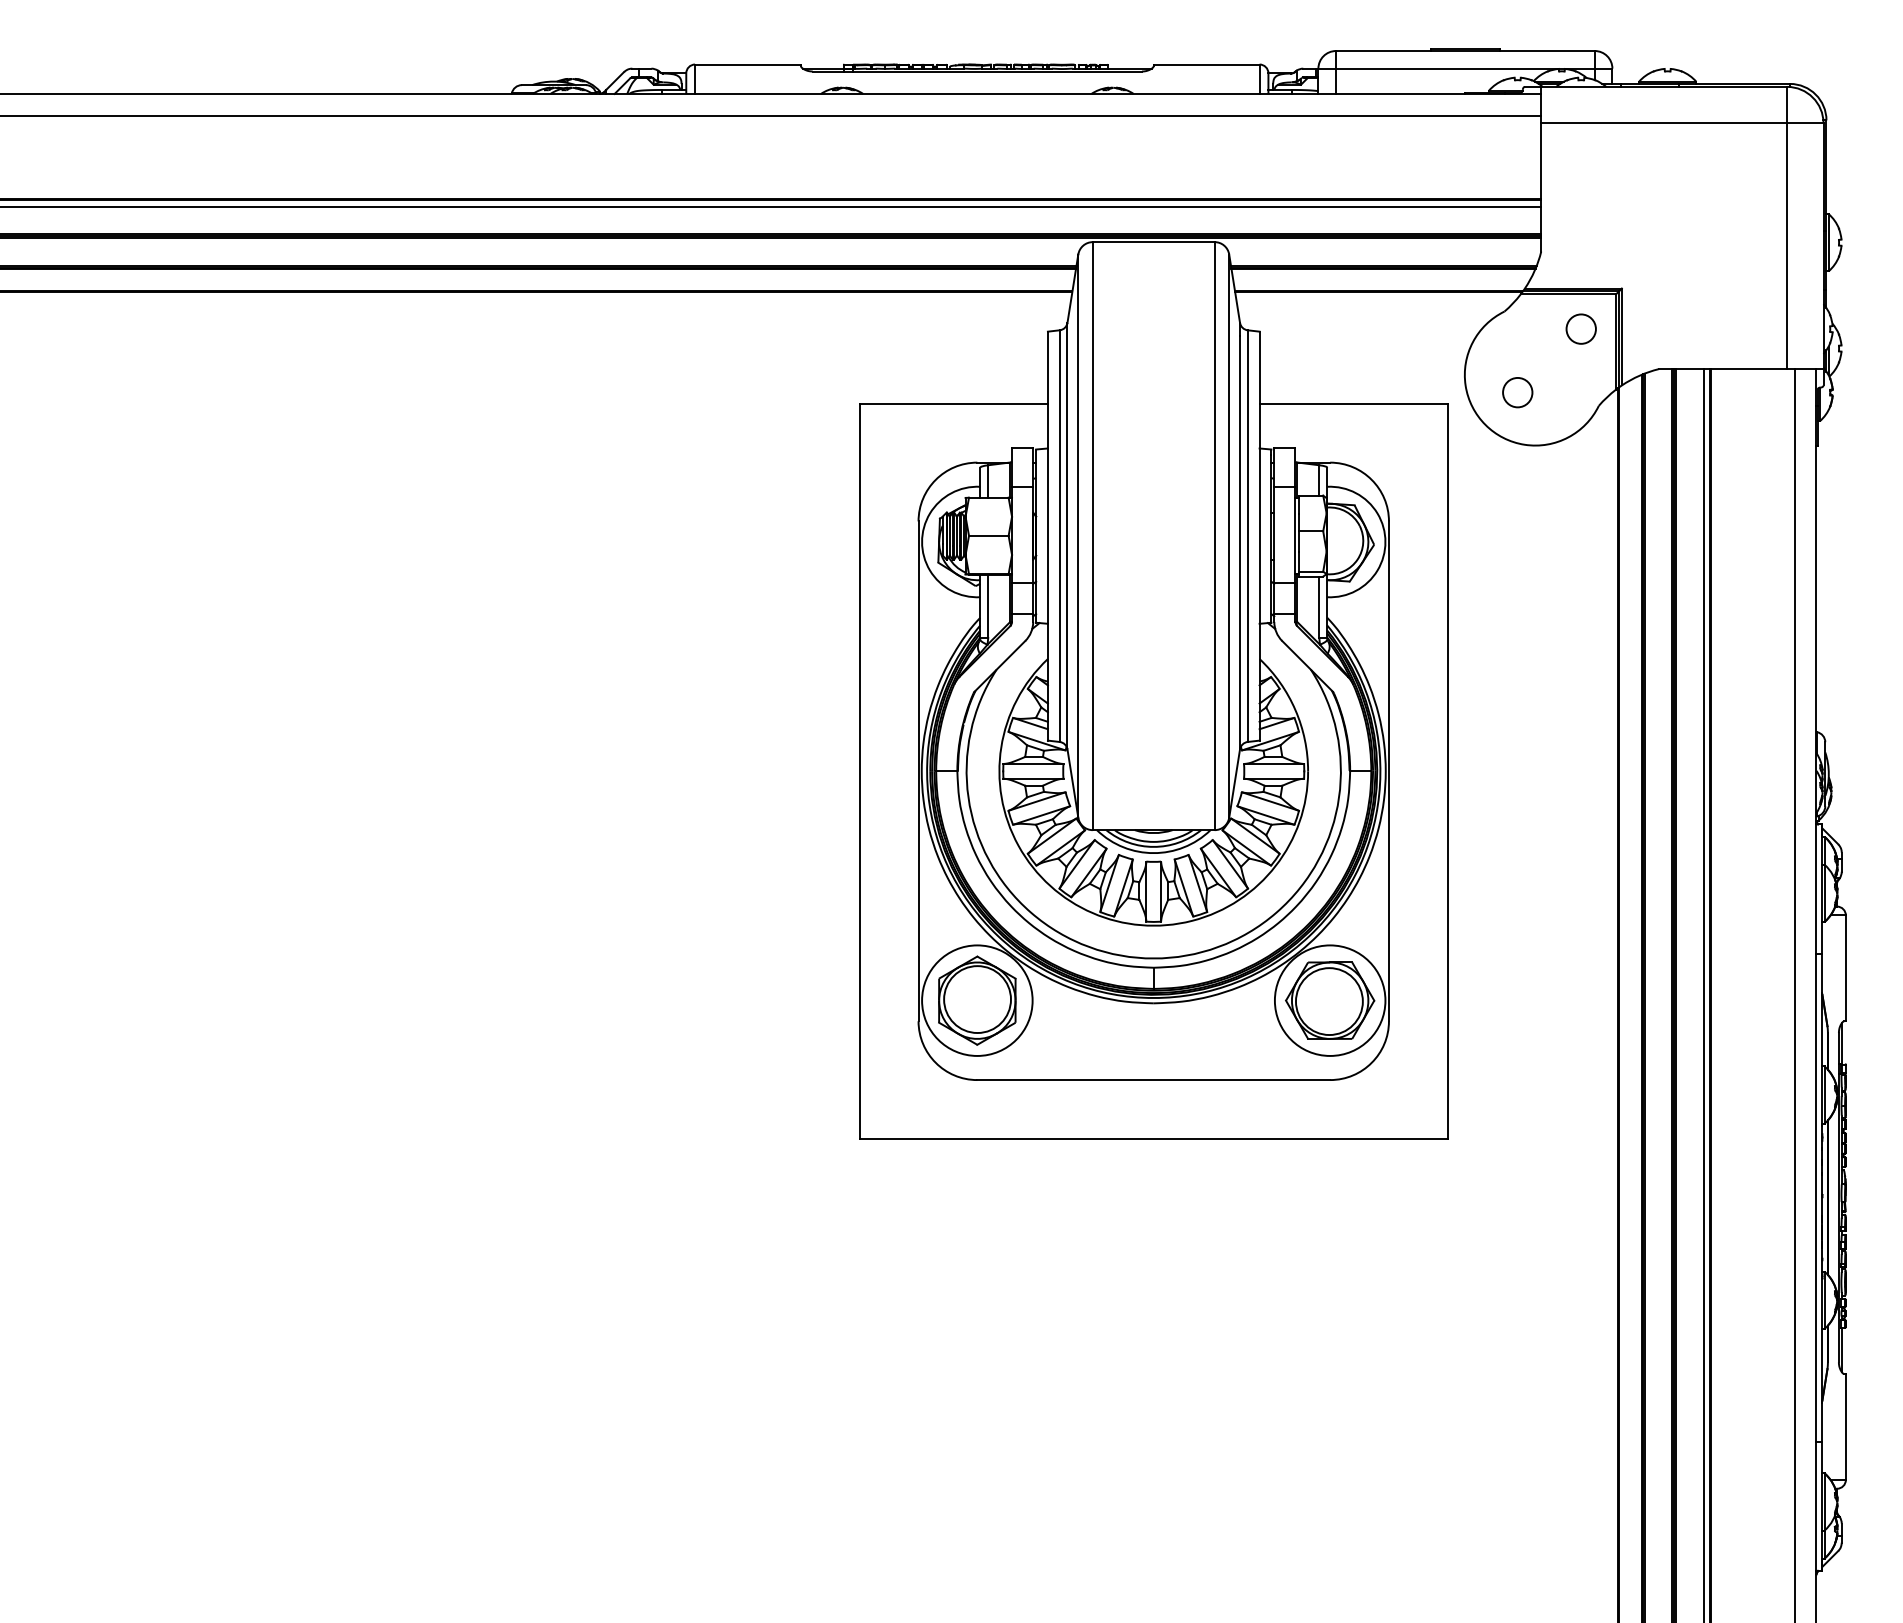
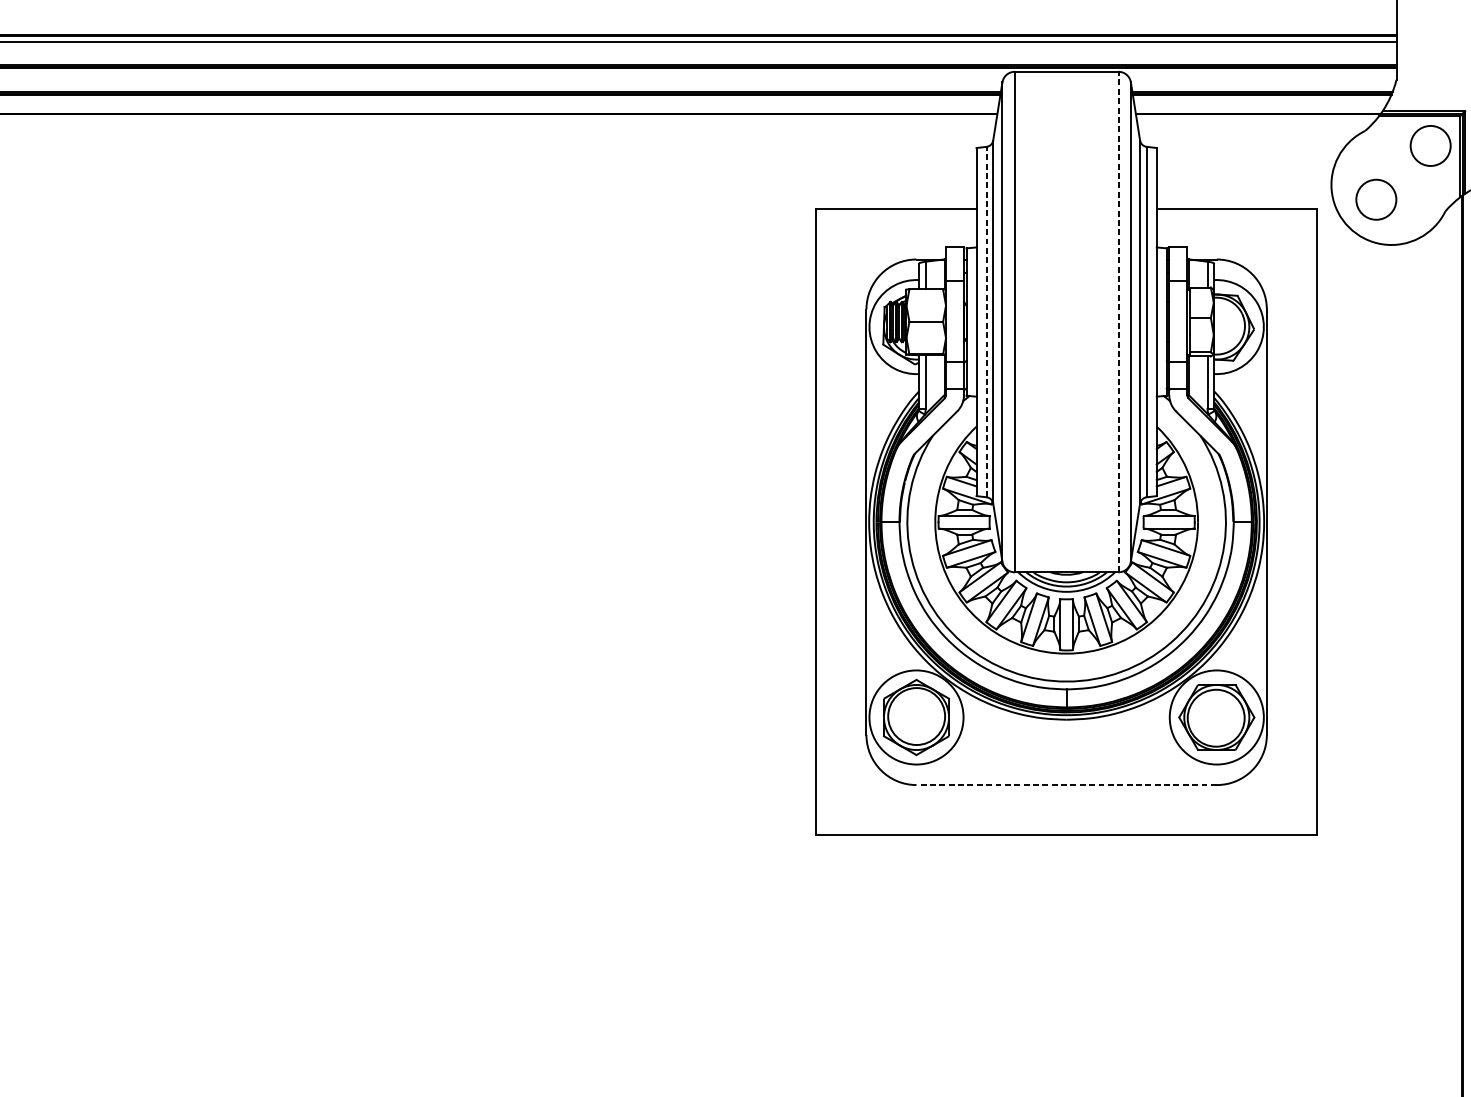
circle: (1580, 328) -> (1429, 145), size x1.6
circle: (1517, 392) -> (1376, 199), size x1.6
line: (1214, 535) -> (1118, 321), solid -> dashed
line: (1059, 536) -> (986, 322), solid -> dashed
line: (1153, 1080) -> (1066, 785), solid -> dashed

